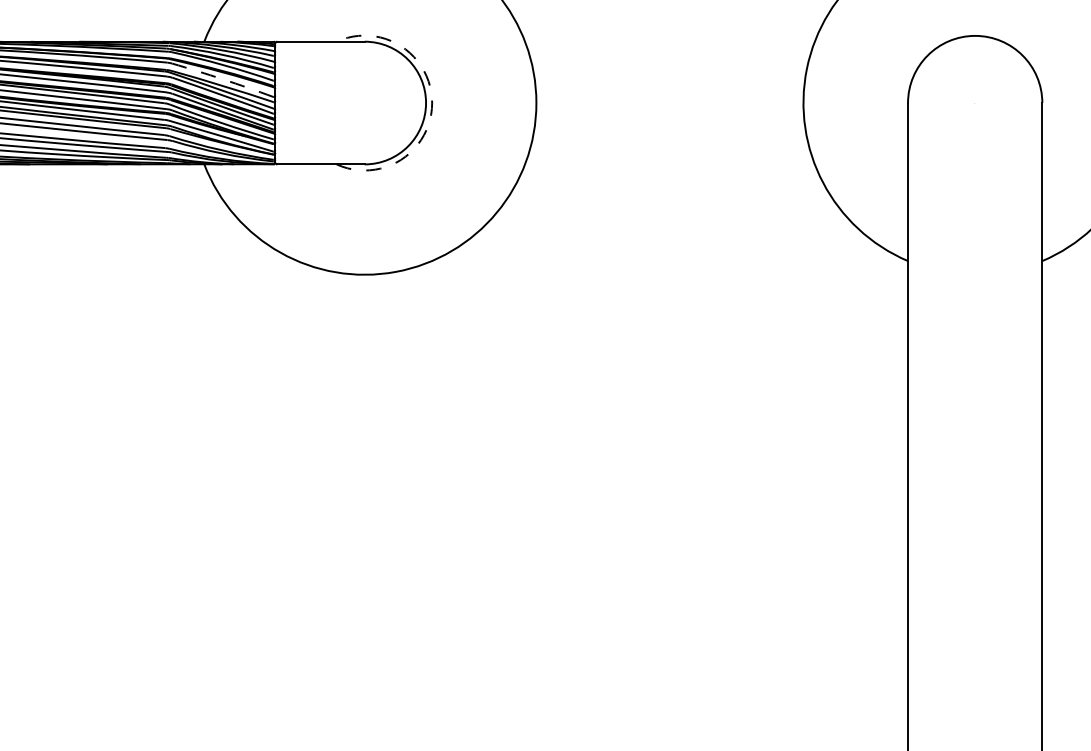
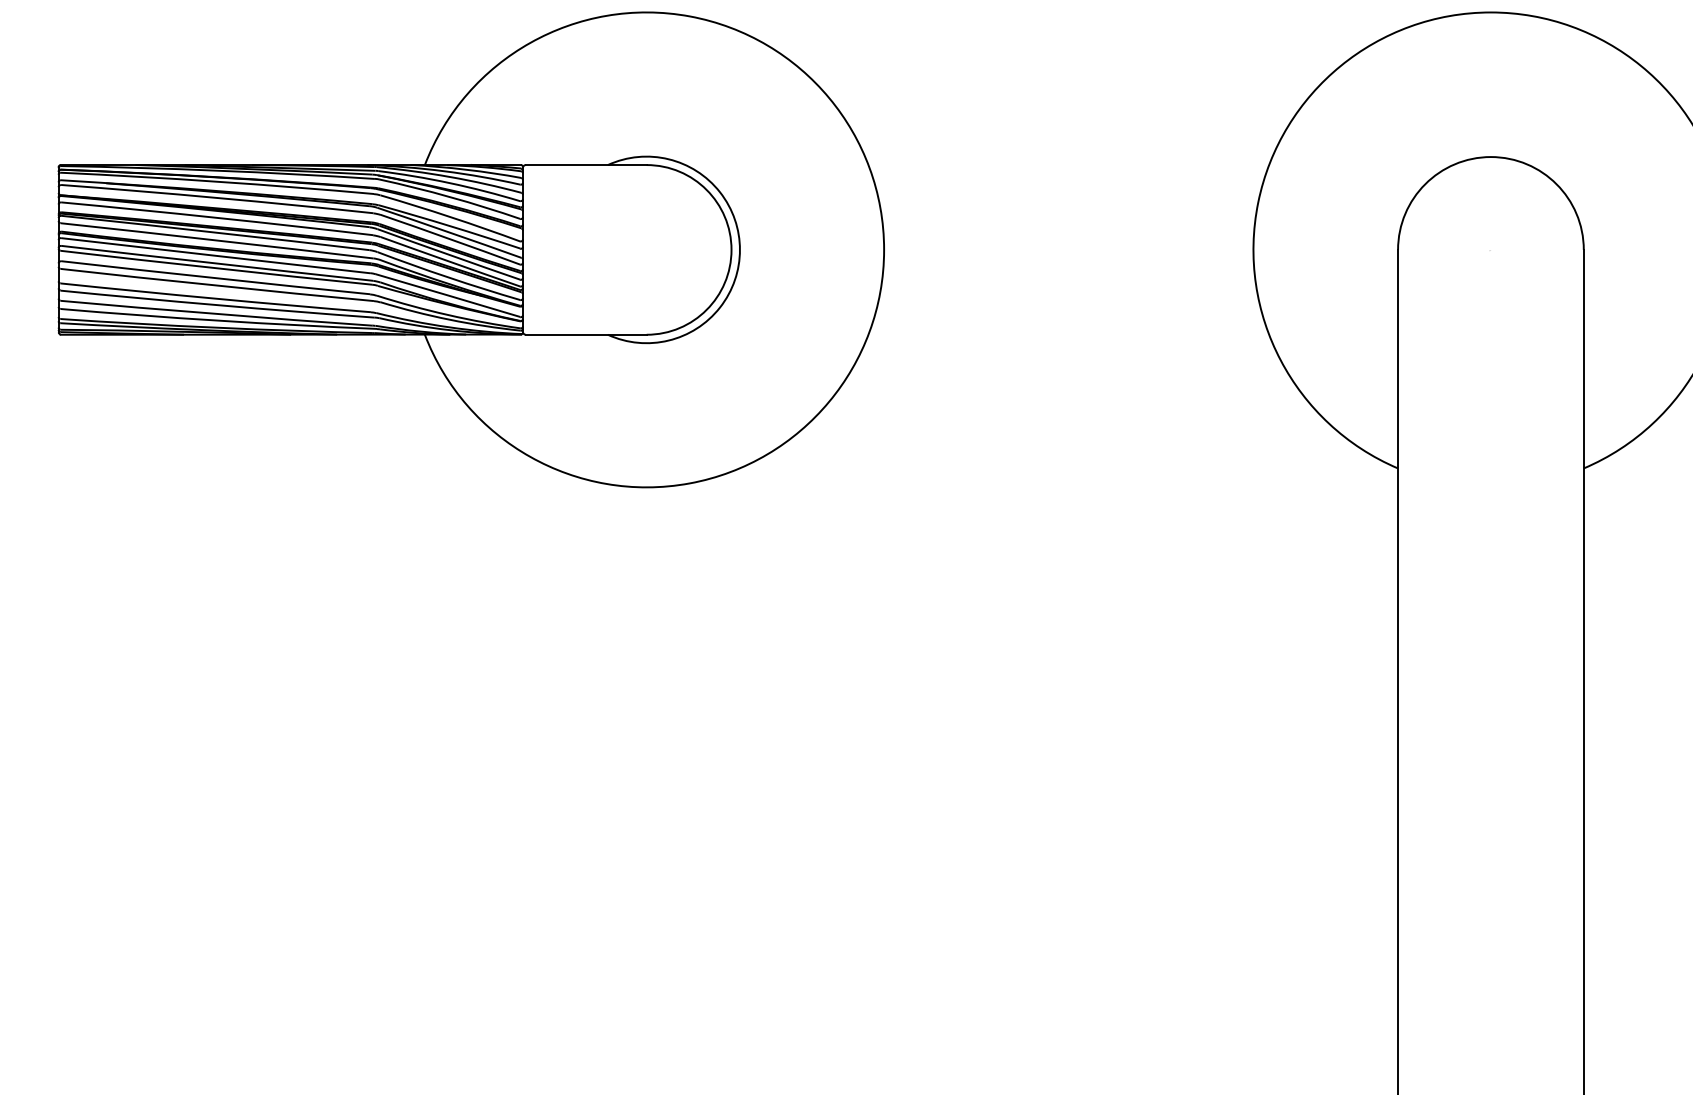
arc: (222, 79) -> (450, 217), dashed -> solid
arc: (431, 102) -> (739, 249), dashed -> solid

